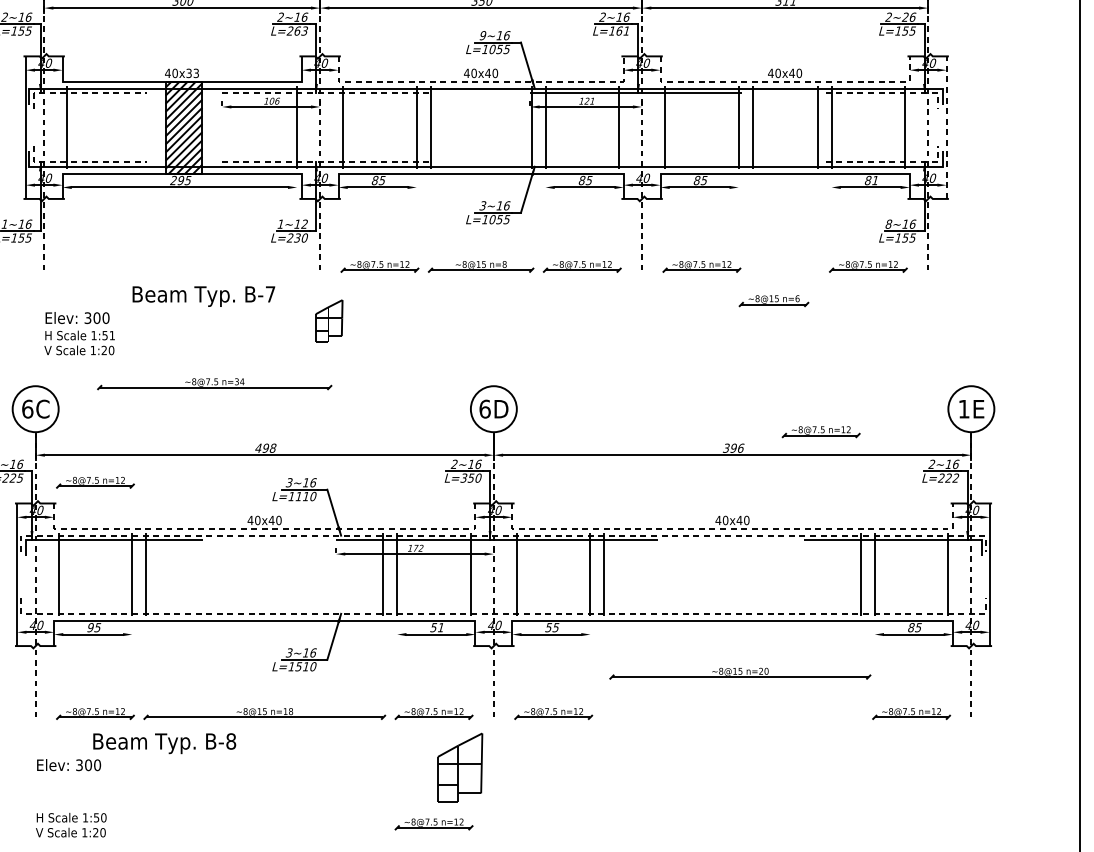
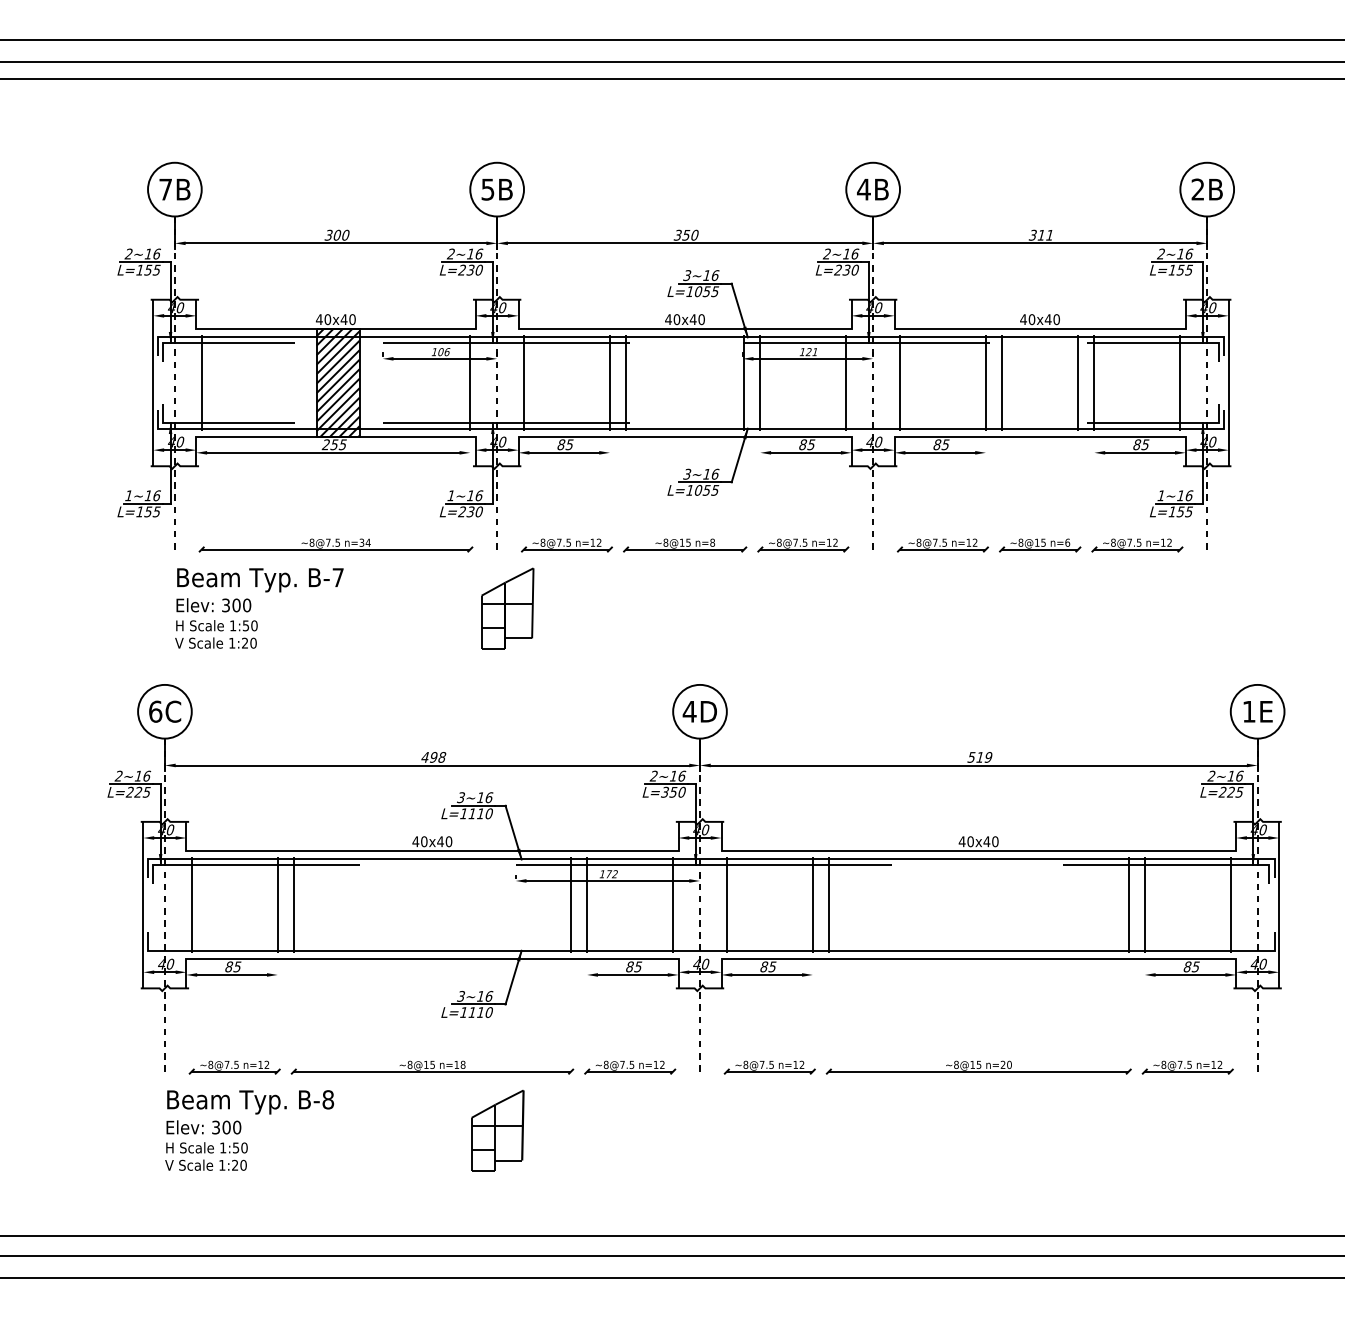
text: (905, 16) -> (1180, 253), 2~26 -> 2~16
text: (300, 30) -> (474, 269), L=263 -> L=230
text: (619, 30) -> (846, 269), L=161 -> L=230
text: (483, 35) -> (687, 275), 9~16 -> 3~16
text: (192, 73) -> (347, 319), 40x33 -> 40x40
line: (481, 81) -> (685, 329), dashed -> solid
line: (785, 81) -> (1040, 329), dashed -> solid
line: (81, 92) -> (218, 342), dashed -> solid
line: (328, 92) -> (506, 342), dashed -> solid
line: (890, 92) -> (1163, 342), dashed -> solid
line: (946, 127) -> (1228, 382), dashed -> solid
line: (81, 162) -> (218, 423), dashed -> solid
line: (328, 162) -> (506, 423), dashed -> solid
line: (890, 162) -> (1163, 423), dashed -> solid
text: (180, 180) -> (334, 444), 295 -> 255
text: (875, 180) -> (1145, 444), 81 -> 85
text: (304, 224) -> (478, 495), 1~12 -> 1~16
text: (889, 224) -> (1161, 495), 8~16 -> 1~16
text: (204, 296) -> (260, 580), moved
part: (774, 301) -> (1040, 545), moved
part: (329, 320) -> (507, 608), size x1.67
text: (112, 335) -> (254, 625), 1:51 -> 1:50
part: (214, 384) -> (335, 545), moved
text: (484, 408) -> (689, 711), 6D -> 4D
part: (821, 432) -> (1082, 738), removed
text: (734, 448) -> (980, 757), 396 -> 519
text: (955, 477) -> (1239, 791), L=222 -> L=225
part: (95, 482) -> (234, 797), removed
line: (264, 528) -> (432, 851), dashed -> solid
line: (733, 528) -> (979, 851), dashed -> solid
line: (503, 535) -> (711, 859), dashed -> solid
line: (503, 613) -> (711, 950), dashed -> solid
text: (90, 627) -> (229, 966), 95 -> 85
text: (436, 627) -> (633, 966), 51 -> 85
text: (549, 627) -> (764, 966), 55 -> 85
text: (299, 666) -> (472, 1012), L=1510 -> L=1110
part: (740, 673) -> (978, 1067), moved
text: (164, 743) -> (250, 1102), moved
part: (460, 767) -> (497, 1130), moved
part: (434, 824) -> (630, 1196), removed
text: (71, 825) -> (206, 1156), moved

